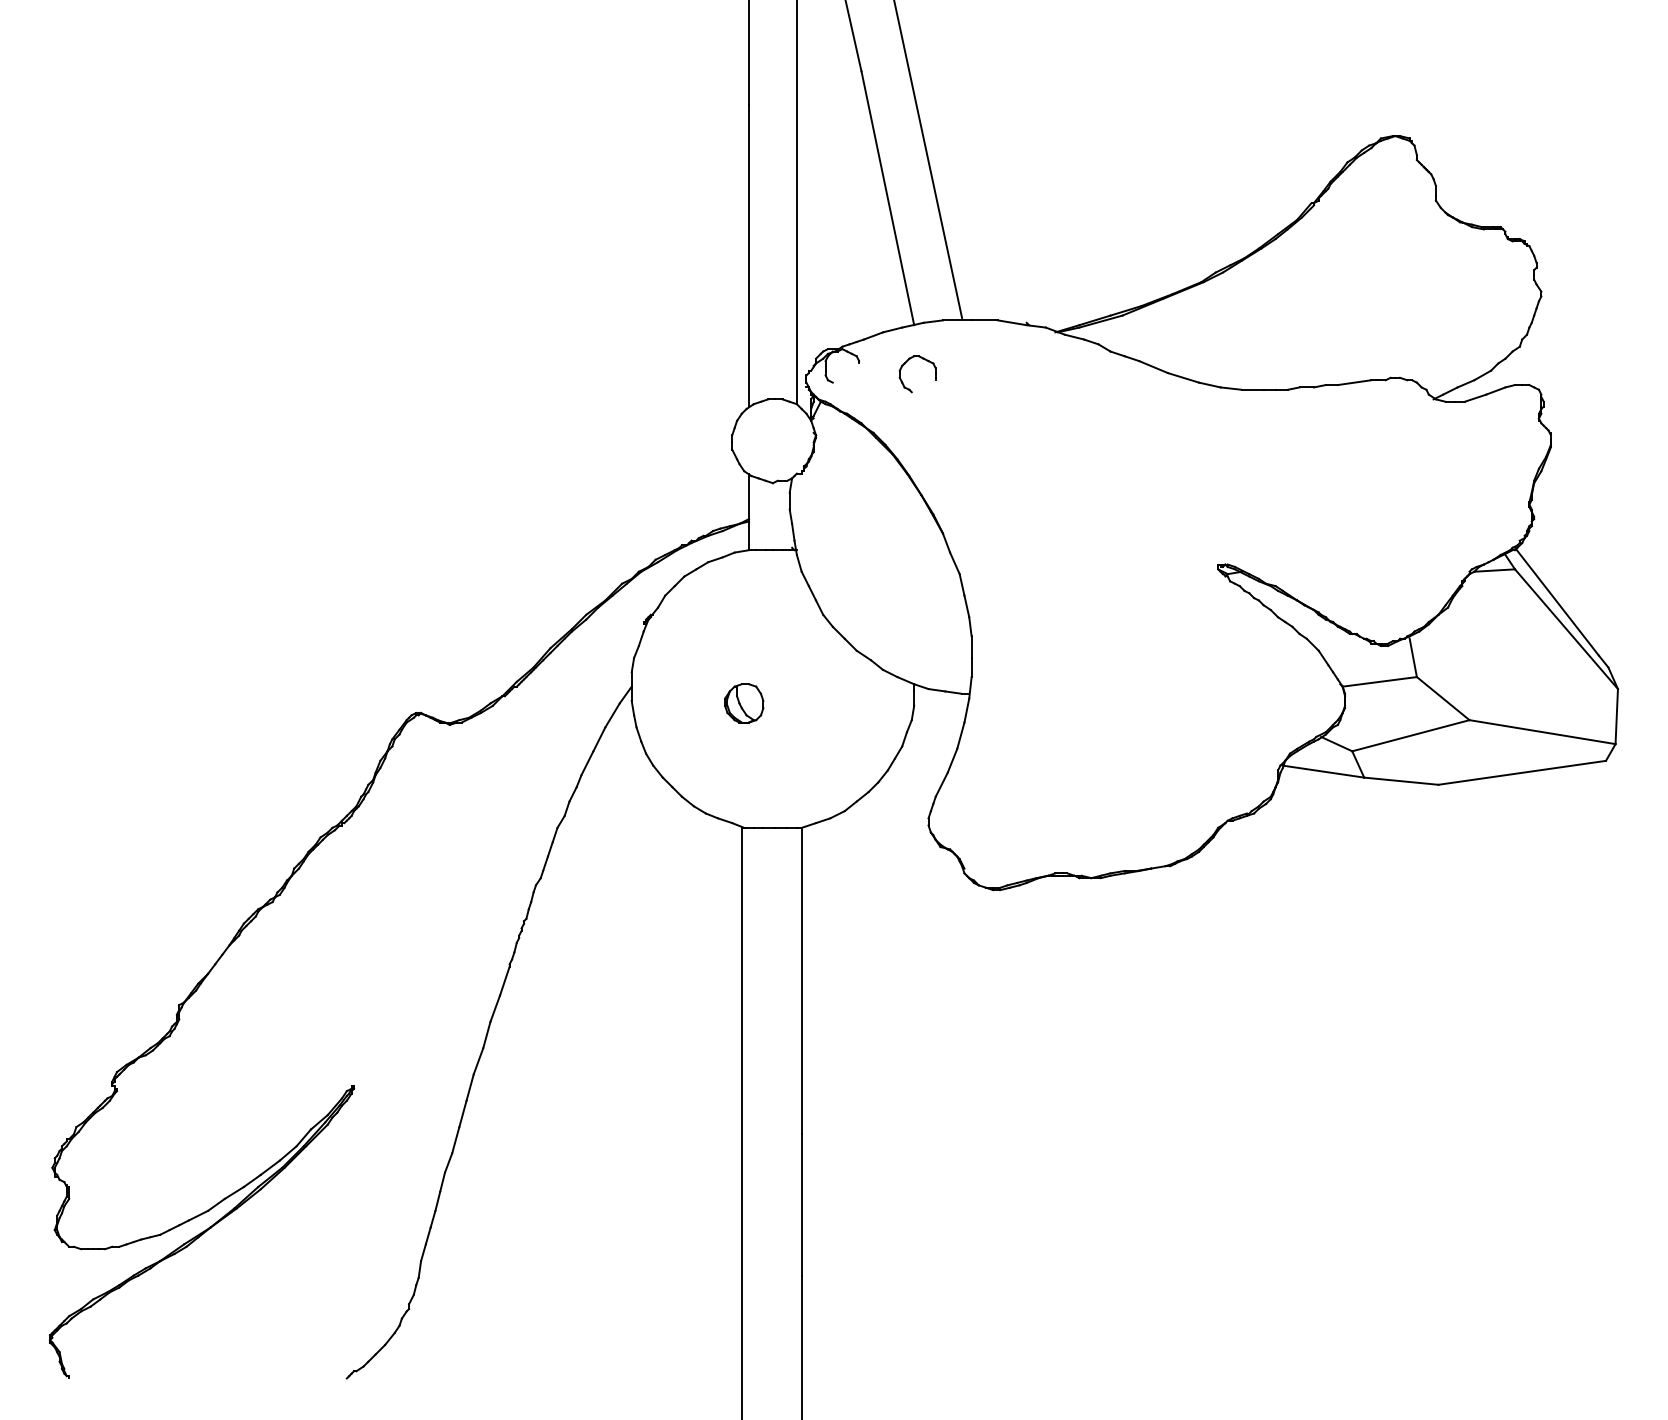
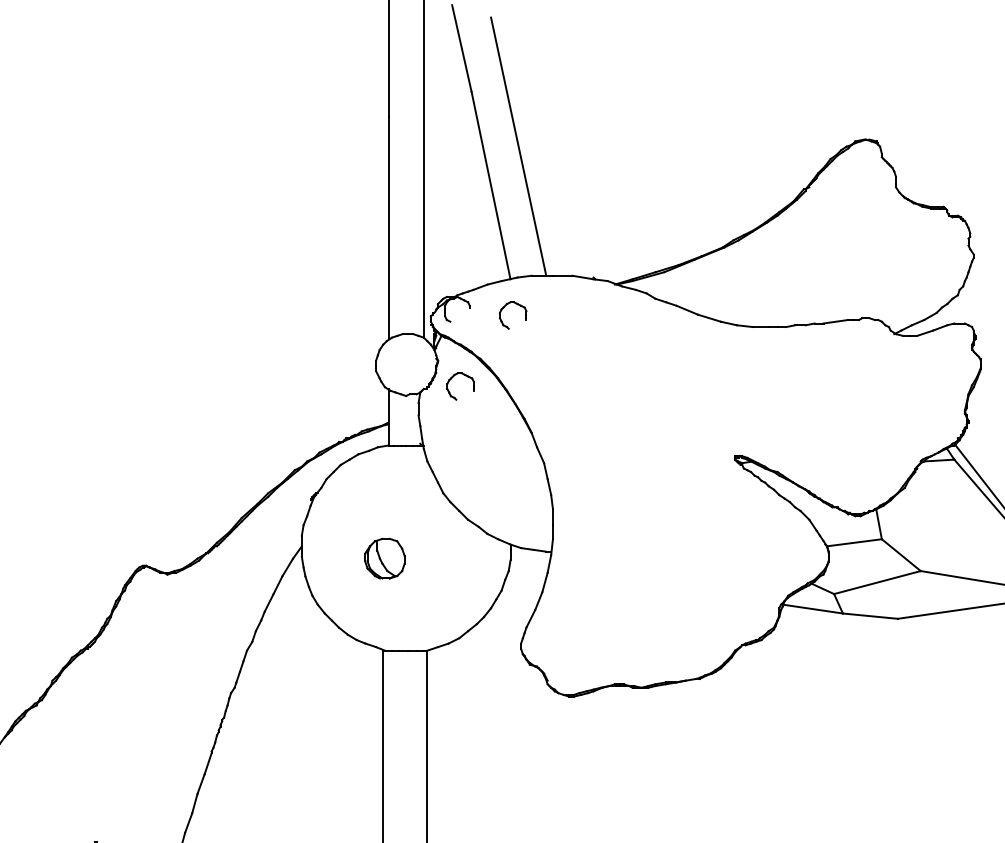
part: (834, 460) -> (451, 379), added
part: (744, 703) -> (385, 558), size x1.4

